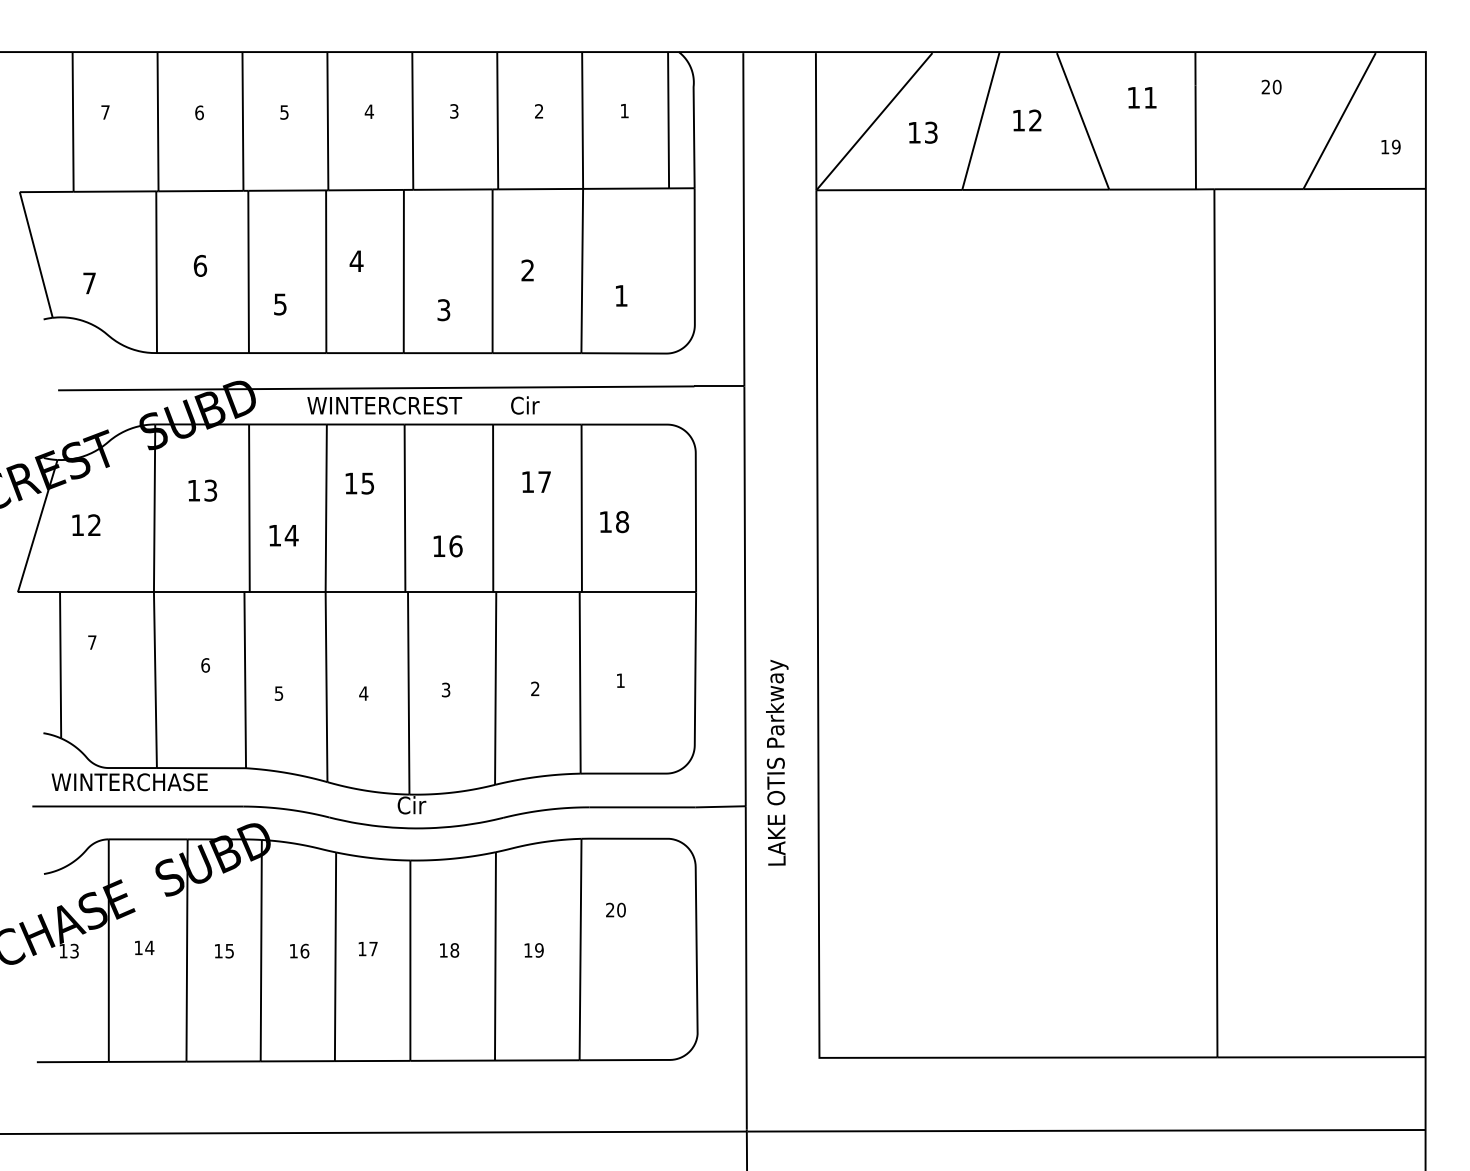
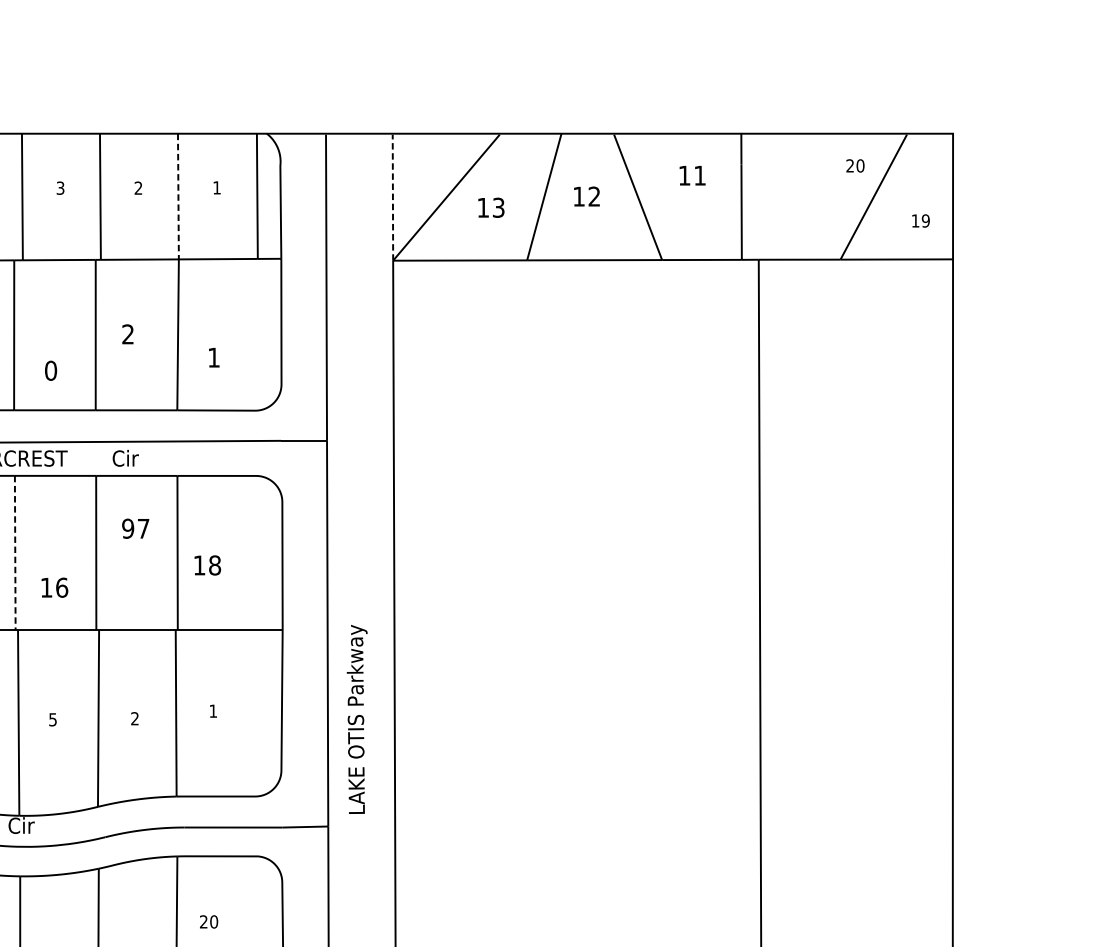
text: (1271, 86) -> (855, 165), moved
line: (582, 120) -> (178, 196), solid -> dashed
line: (816, 121) -> (393, 197), solid -> dashed
text: (443, 310) -> (50, 371), 3 -> 0
text: (527, 482) -> (127, 529), 17 -> 97
line: (405, 508) -> (15, 552), solid -> dashed
text: (446, 689) -> (53, 719), 3 -> 5
text: (777, 762) -> (357, 719), moved

